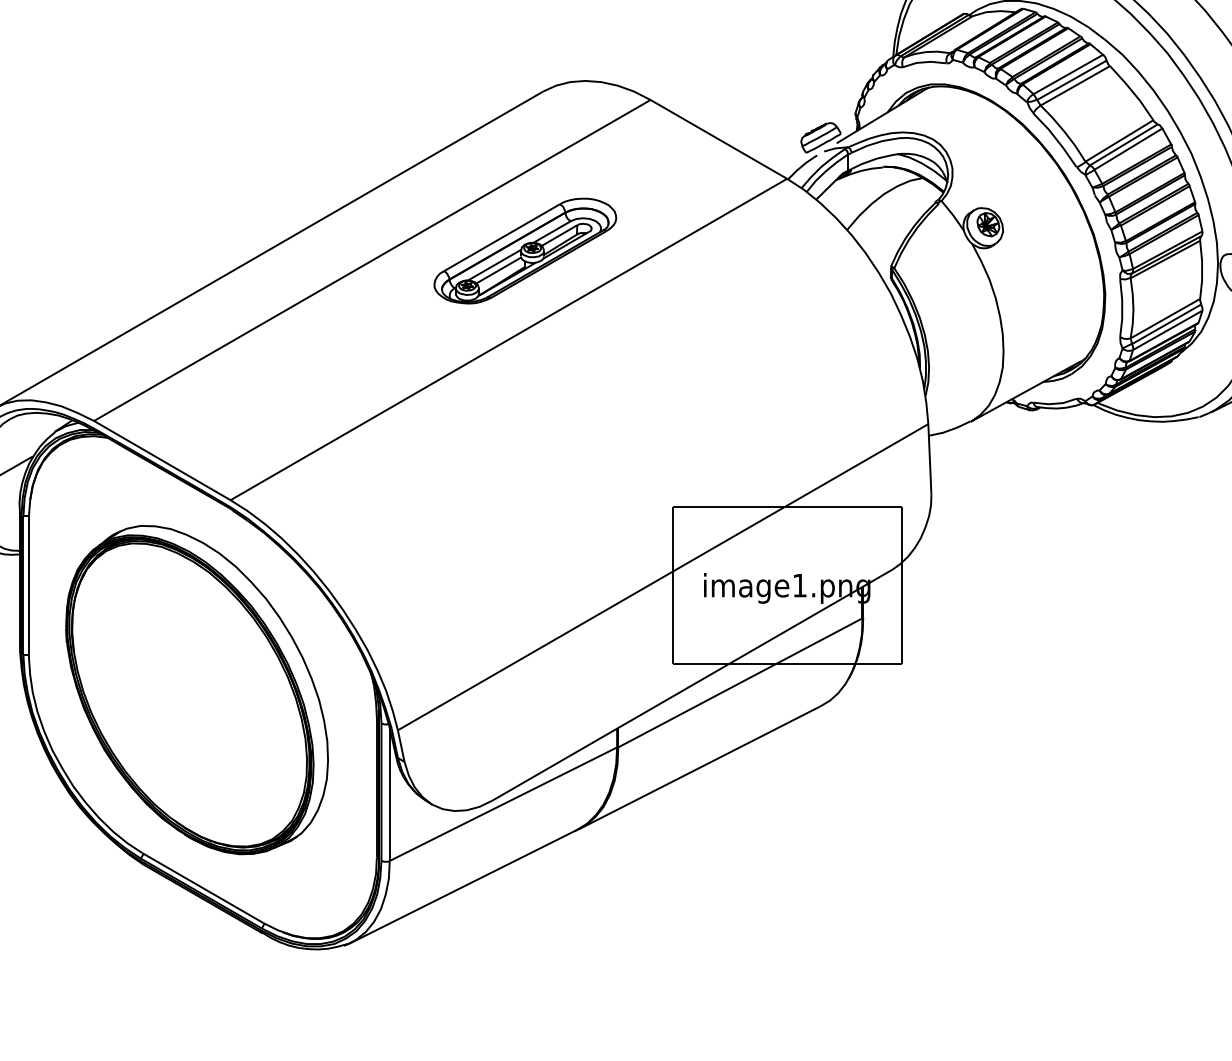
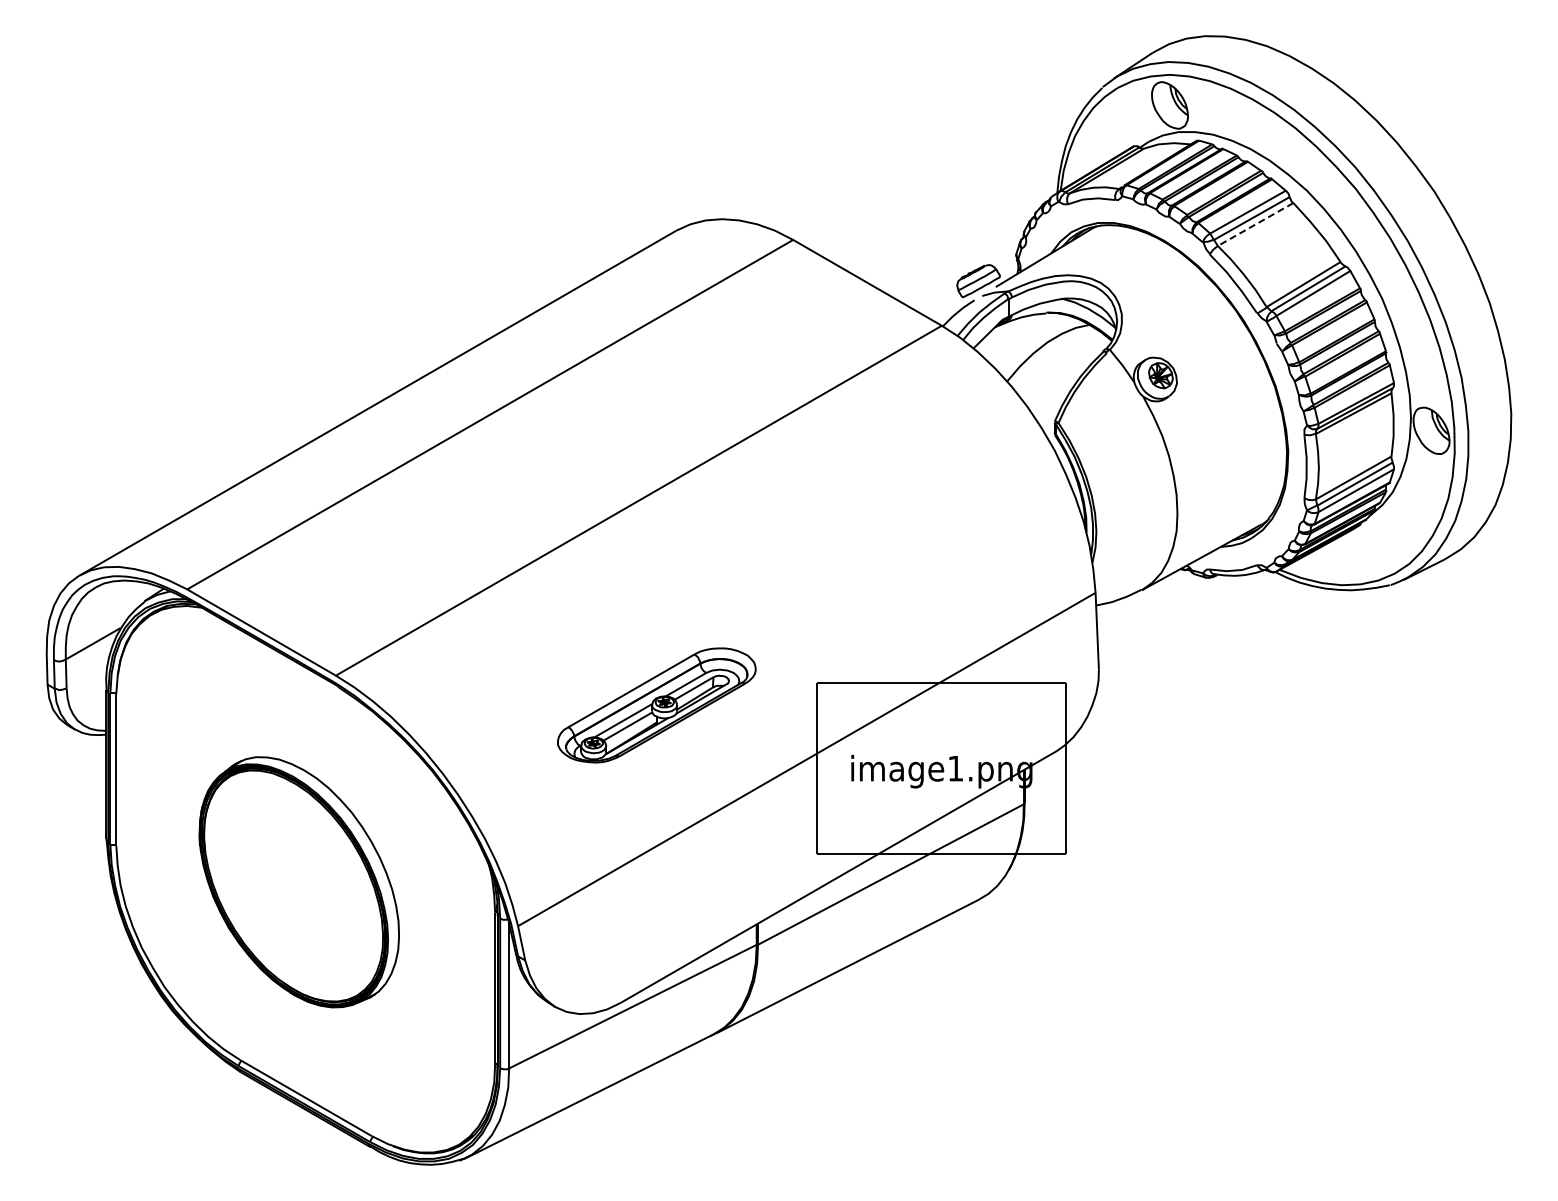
line: (1075, 85) -> (1255, 224), solid -> dashed
part: (525, 251) -> (656, 705), moved
part: (196, 689) -> (298, 881), size x0.7

